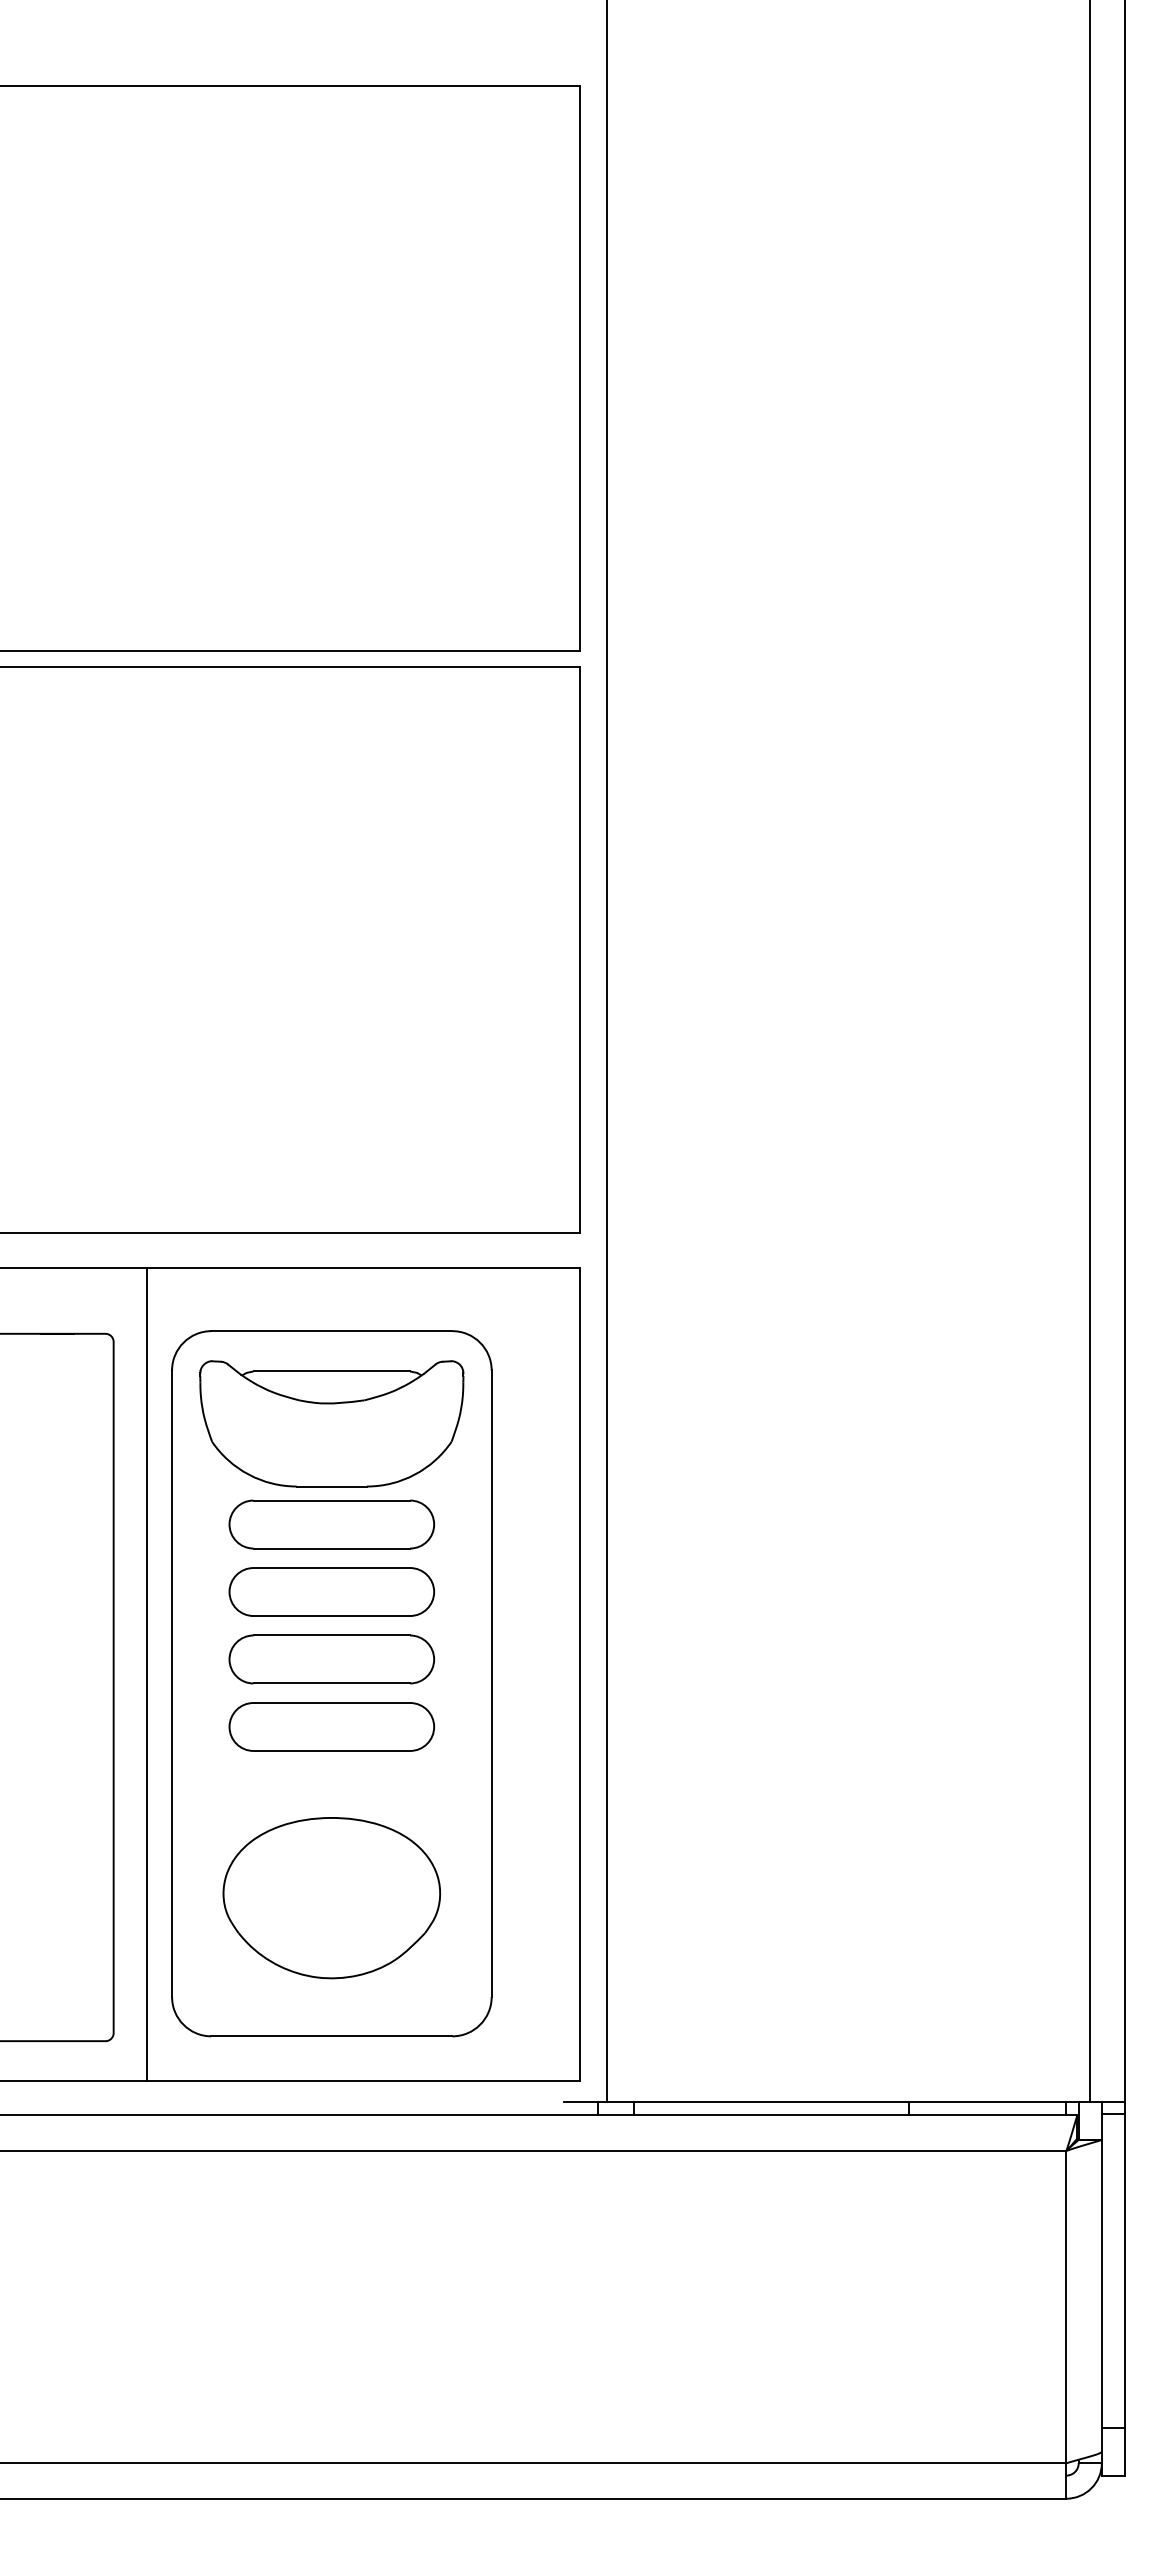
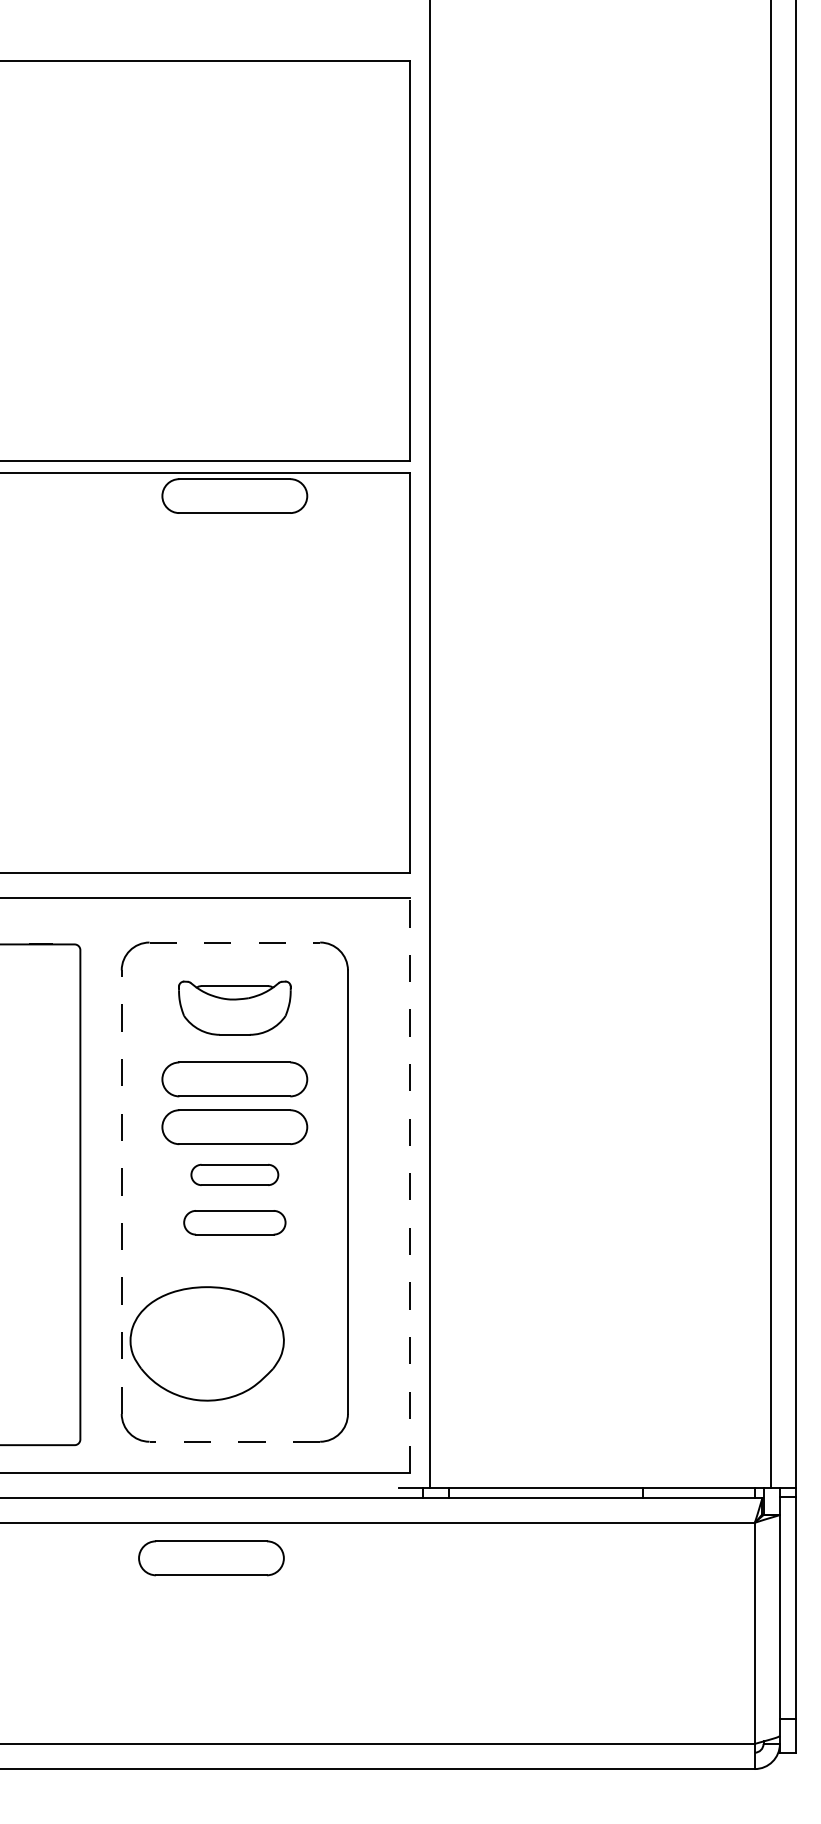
part: (331, 700) -> (234, 496), added
line: (331, 1331) -> (234, 942), solid -> dashed
part: (331, 1423) -> (234, 1007), size x0.6
part: (331, 1659) -> (234, 1174), size x0.6
line: (147, 1674) -> (104, 1185), removed
line: (579, 1674) -> (410, 1185), solid -> dashed
line: (172, 1683) -> (122, 1191), solid -> dashed
part: (331, 1726) -> (234, 1222), size x0.7
part: (331, 1898) -> (206, 1344), moved
line: (331, 2036) -> (234, 1441), solid -> dashed
part: (298, 2200) -> (211, 1557), added

